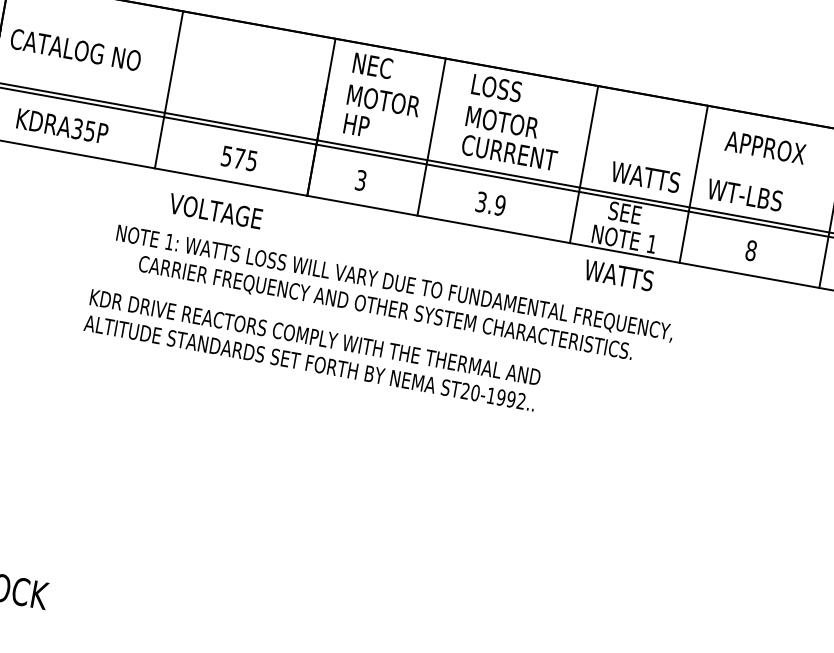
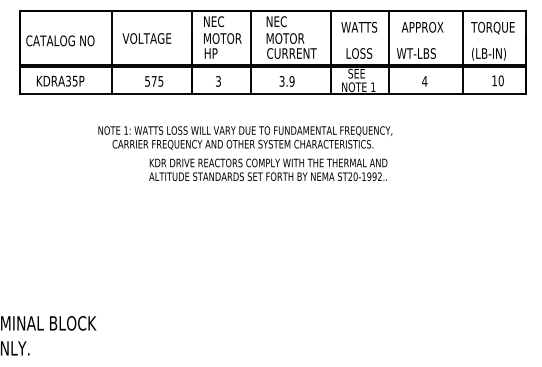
text: (496, 87) -> (279, 21), LOSS -> NEC
text: (644, 177) -> (363, 53), WATTS -> LOSS
text: (214, 211) -> (146, 38), moved
text: (750, 250) -> (424, 81), 8 -> 4
text: (619, 274) -> (359, 26), moved
text: (313, 349) -> (268, 169), moved

